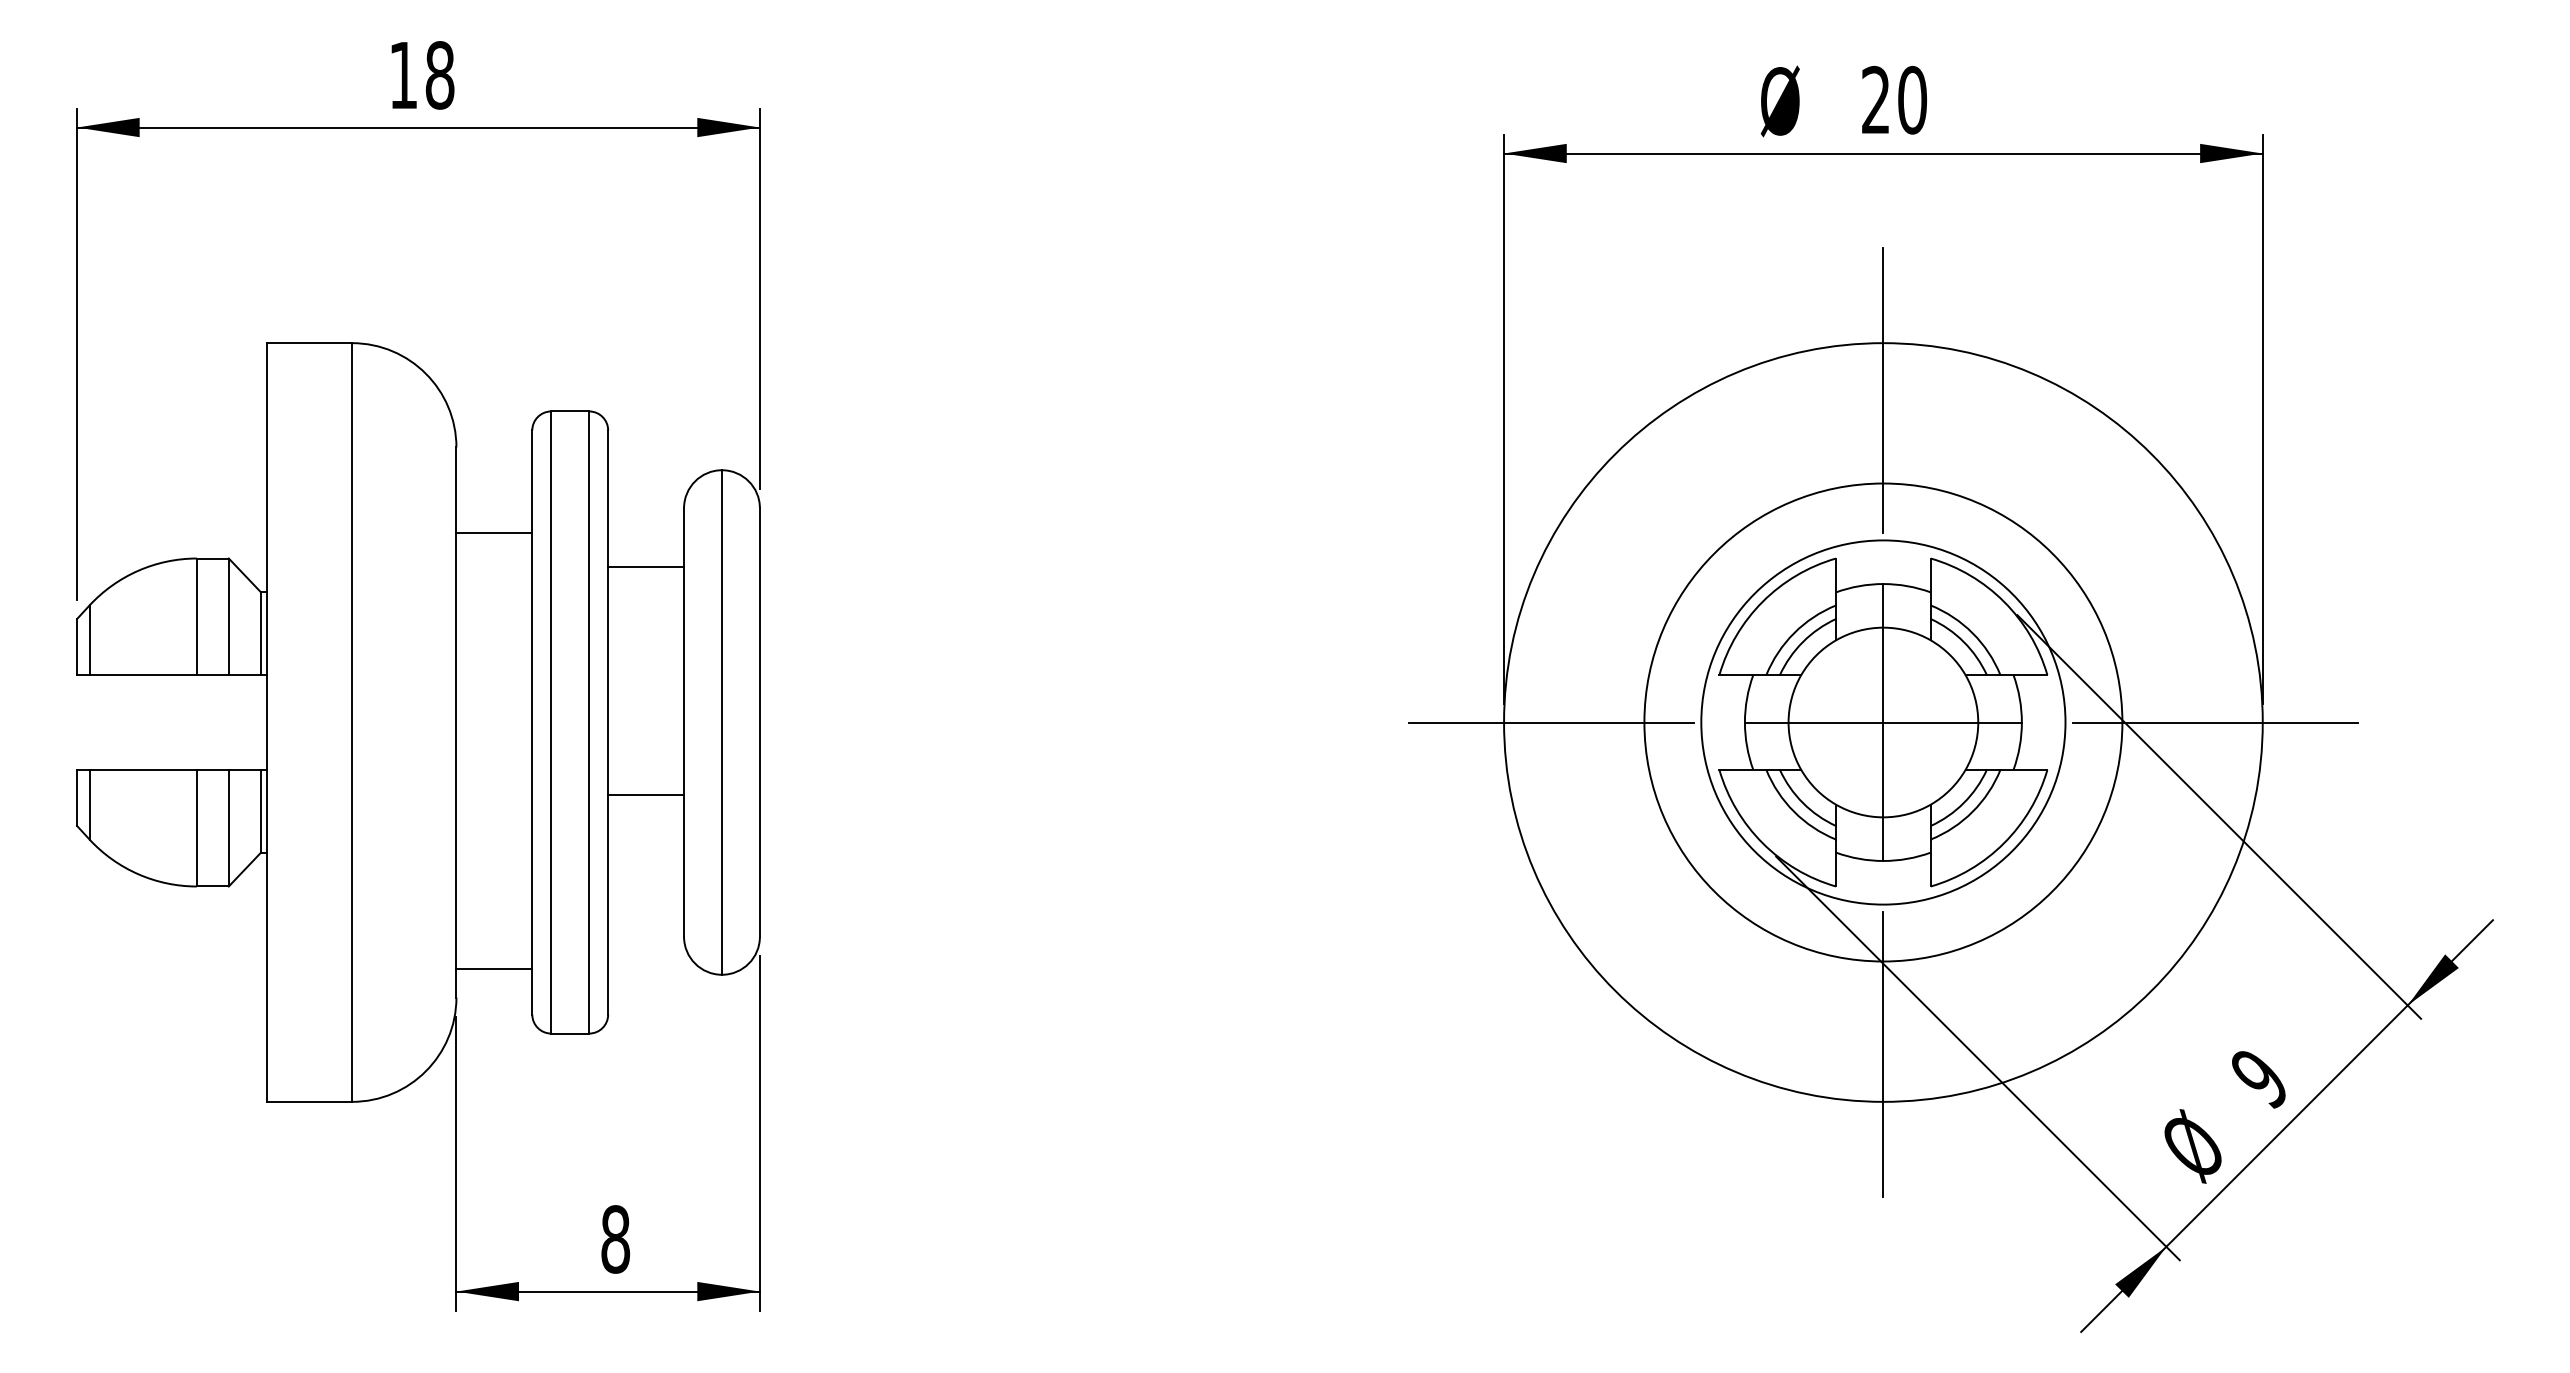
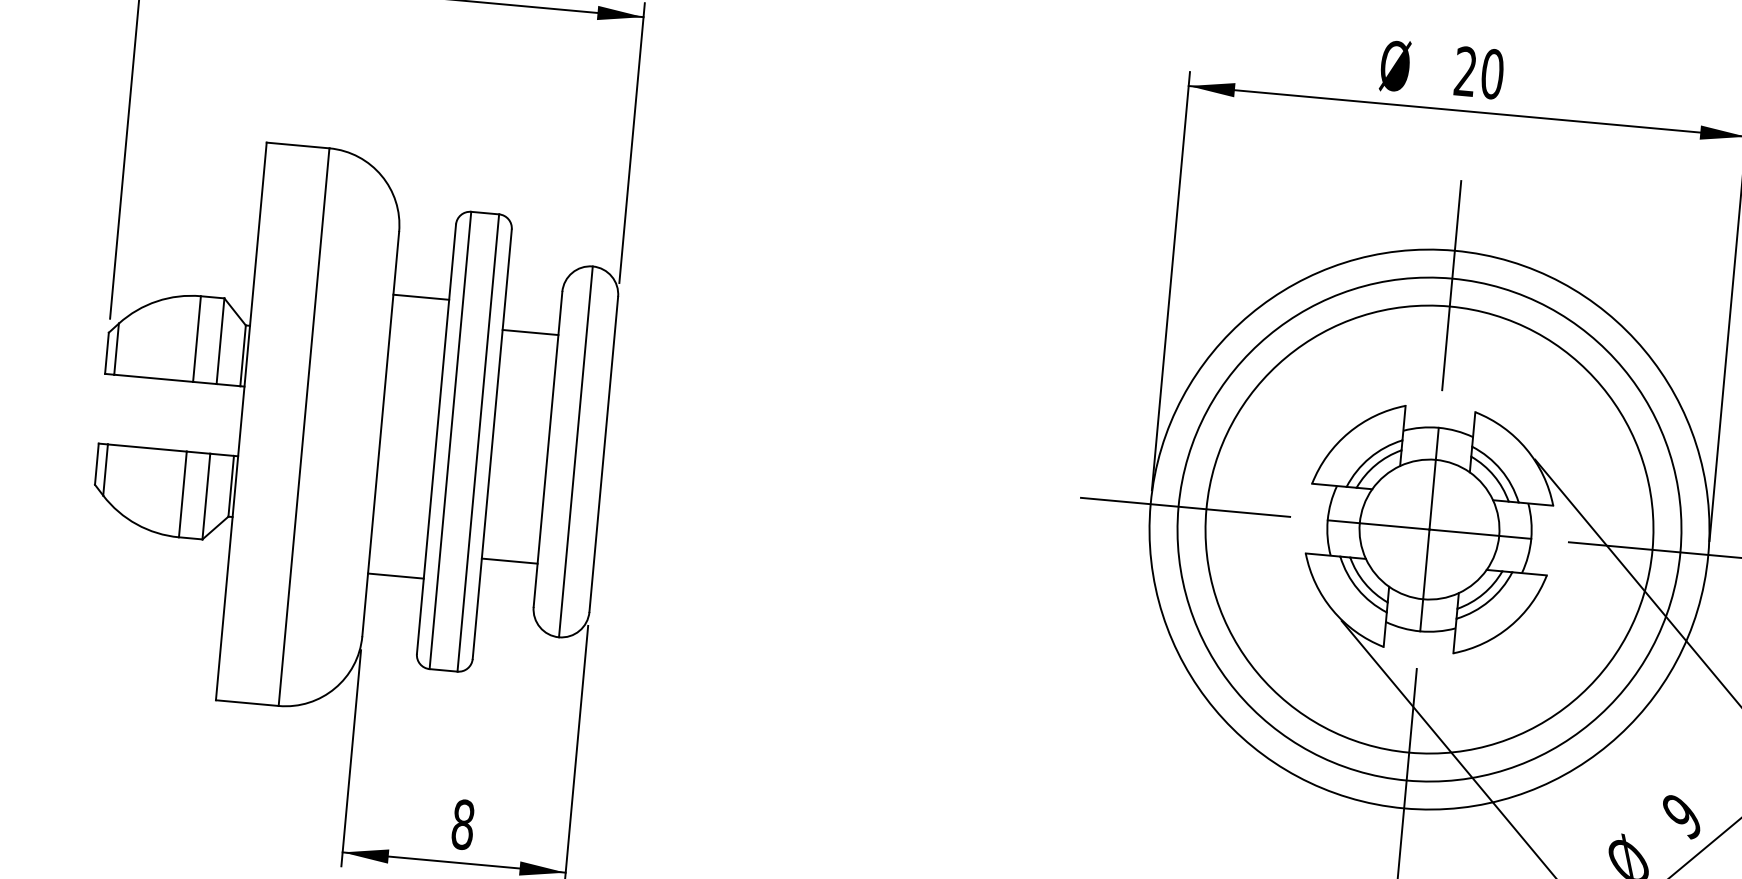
circle: (1882, 722) -> (1428, 529), size x1.43
circle: (1882, 722) -> (1428, 529), size x1.67
line: (646, 795) -> (509, 561), moved
line: (494, 969) -> (396, 576), moved

